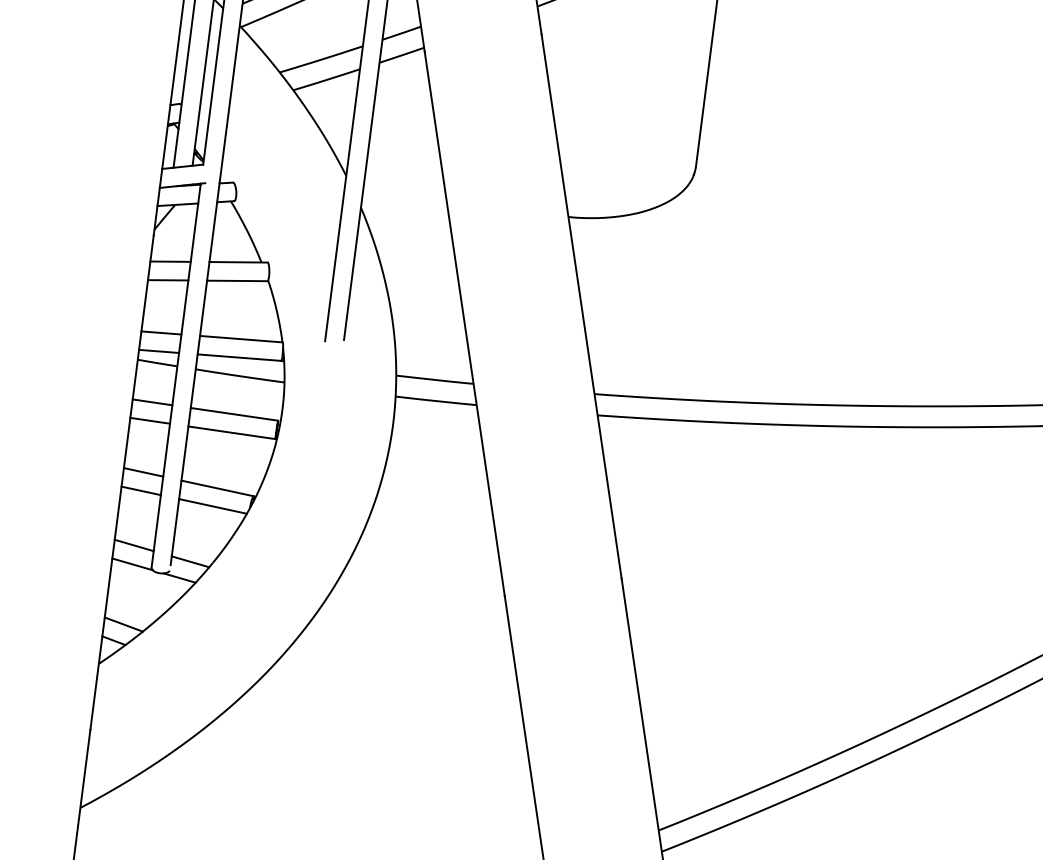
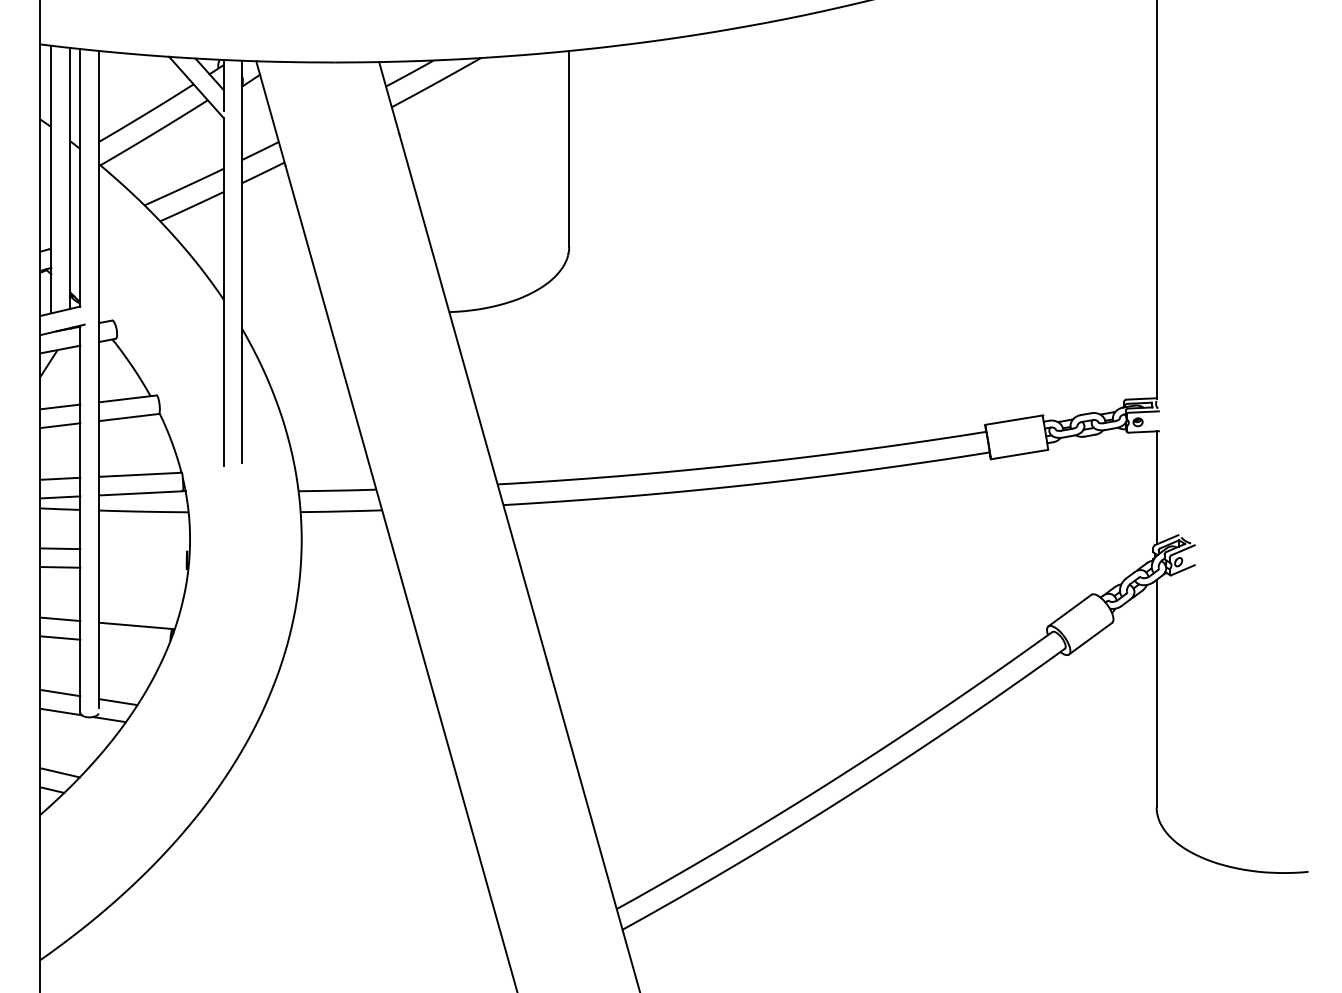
line: (233, 414) -> (142, 550), removed
line: (231, 432) -> (142, 568), removed
line: (212, 506) -> (132, 644), removed

